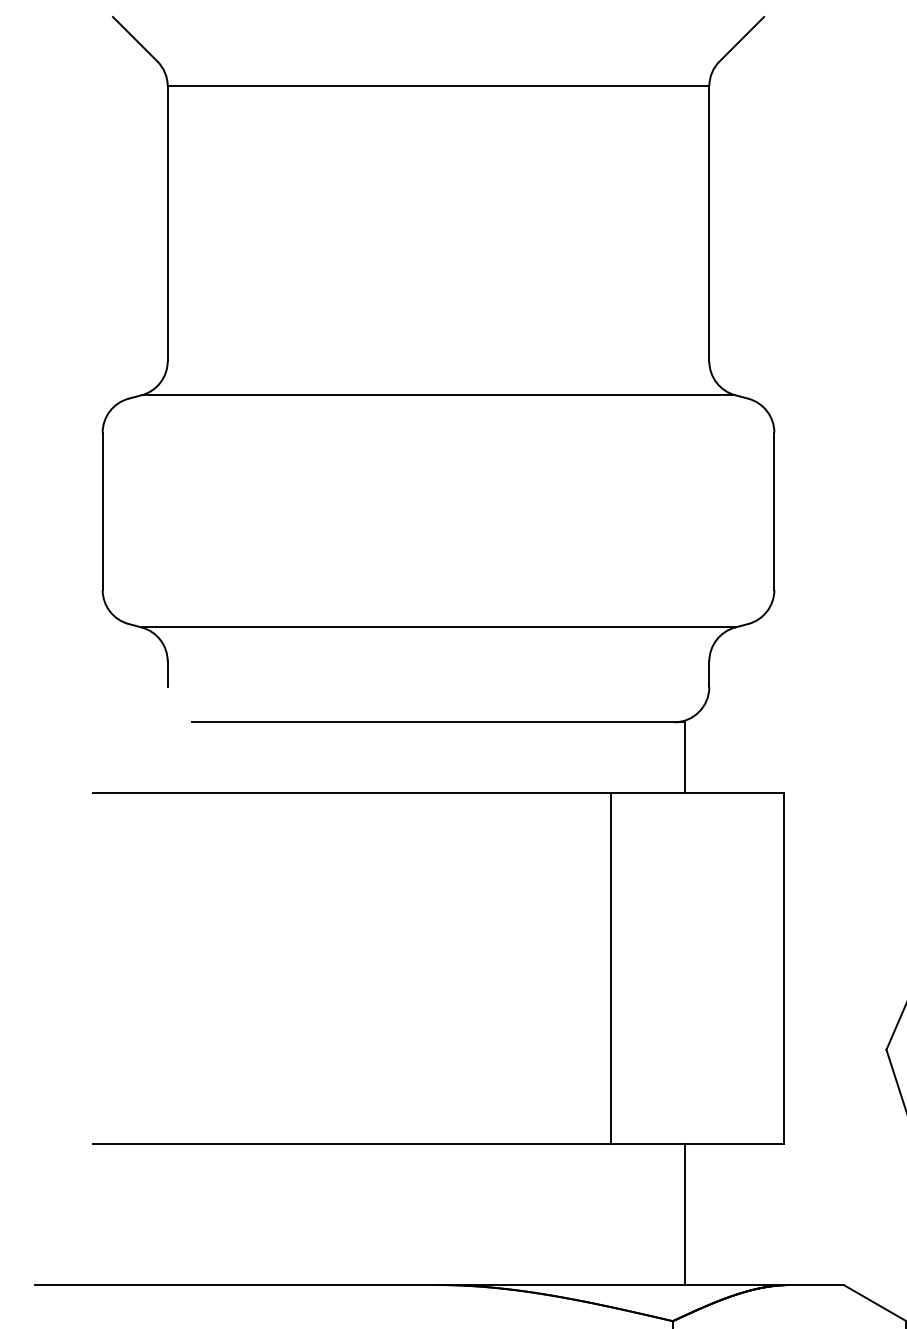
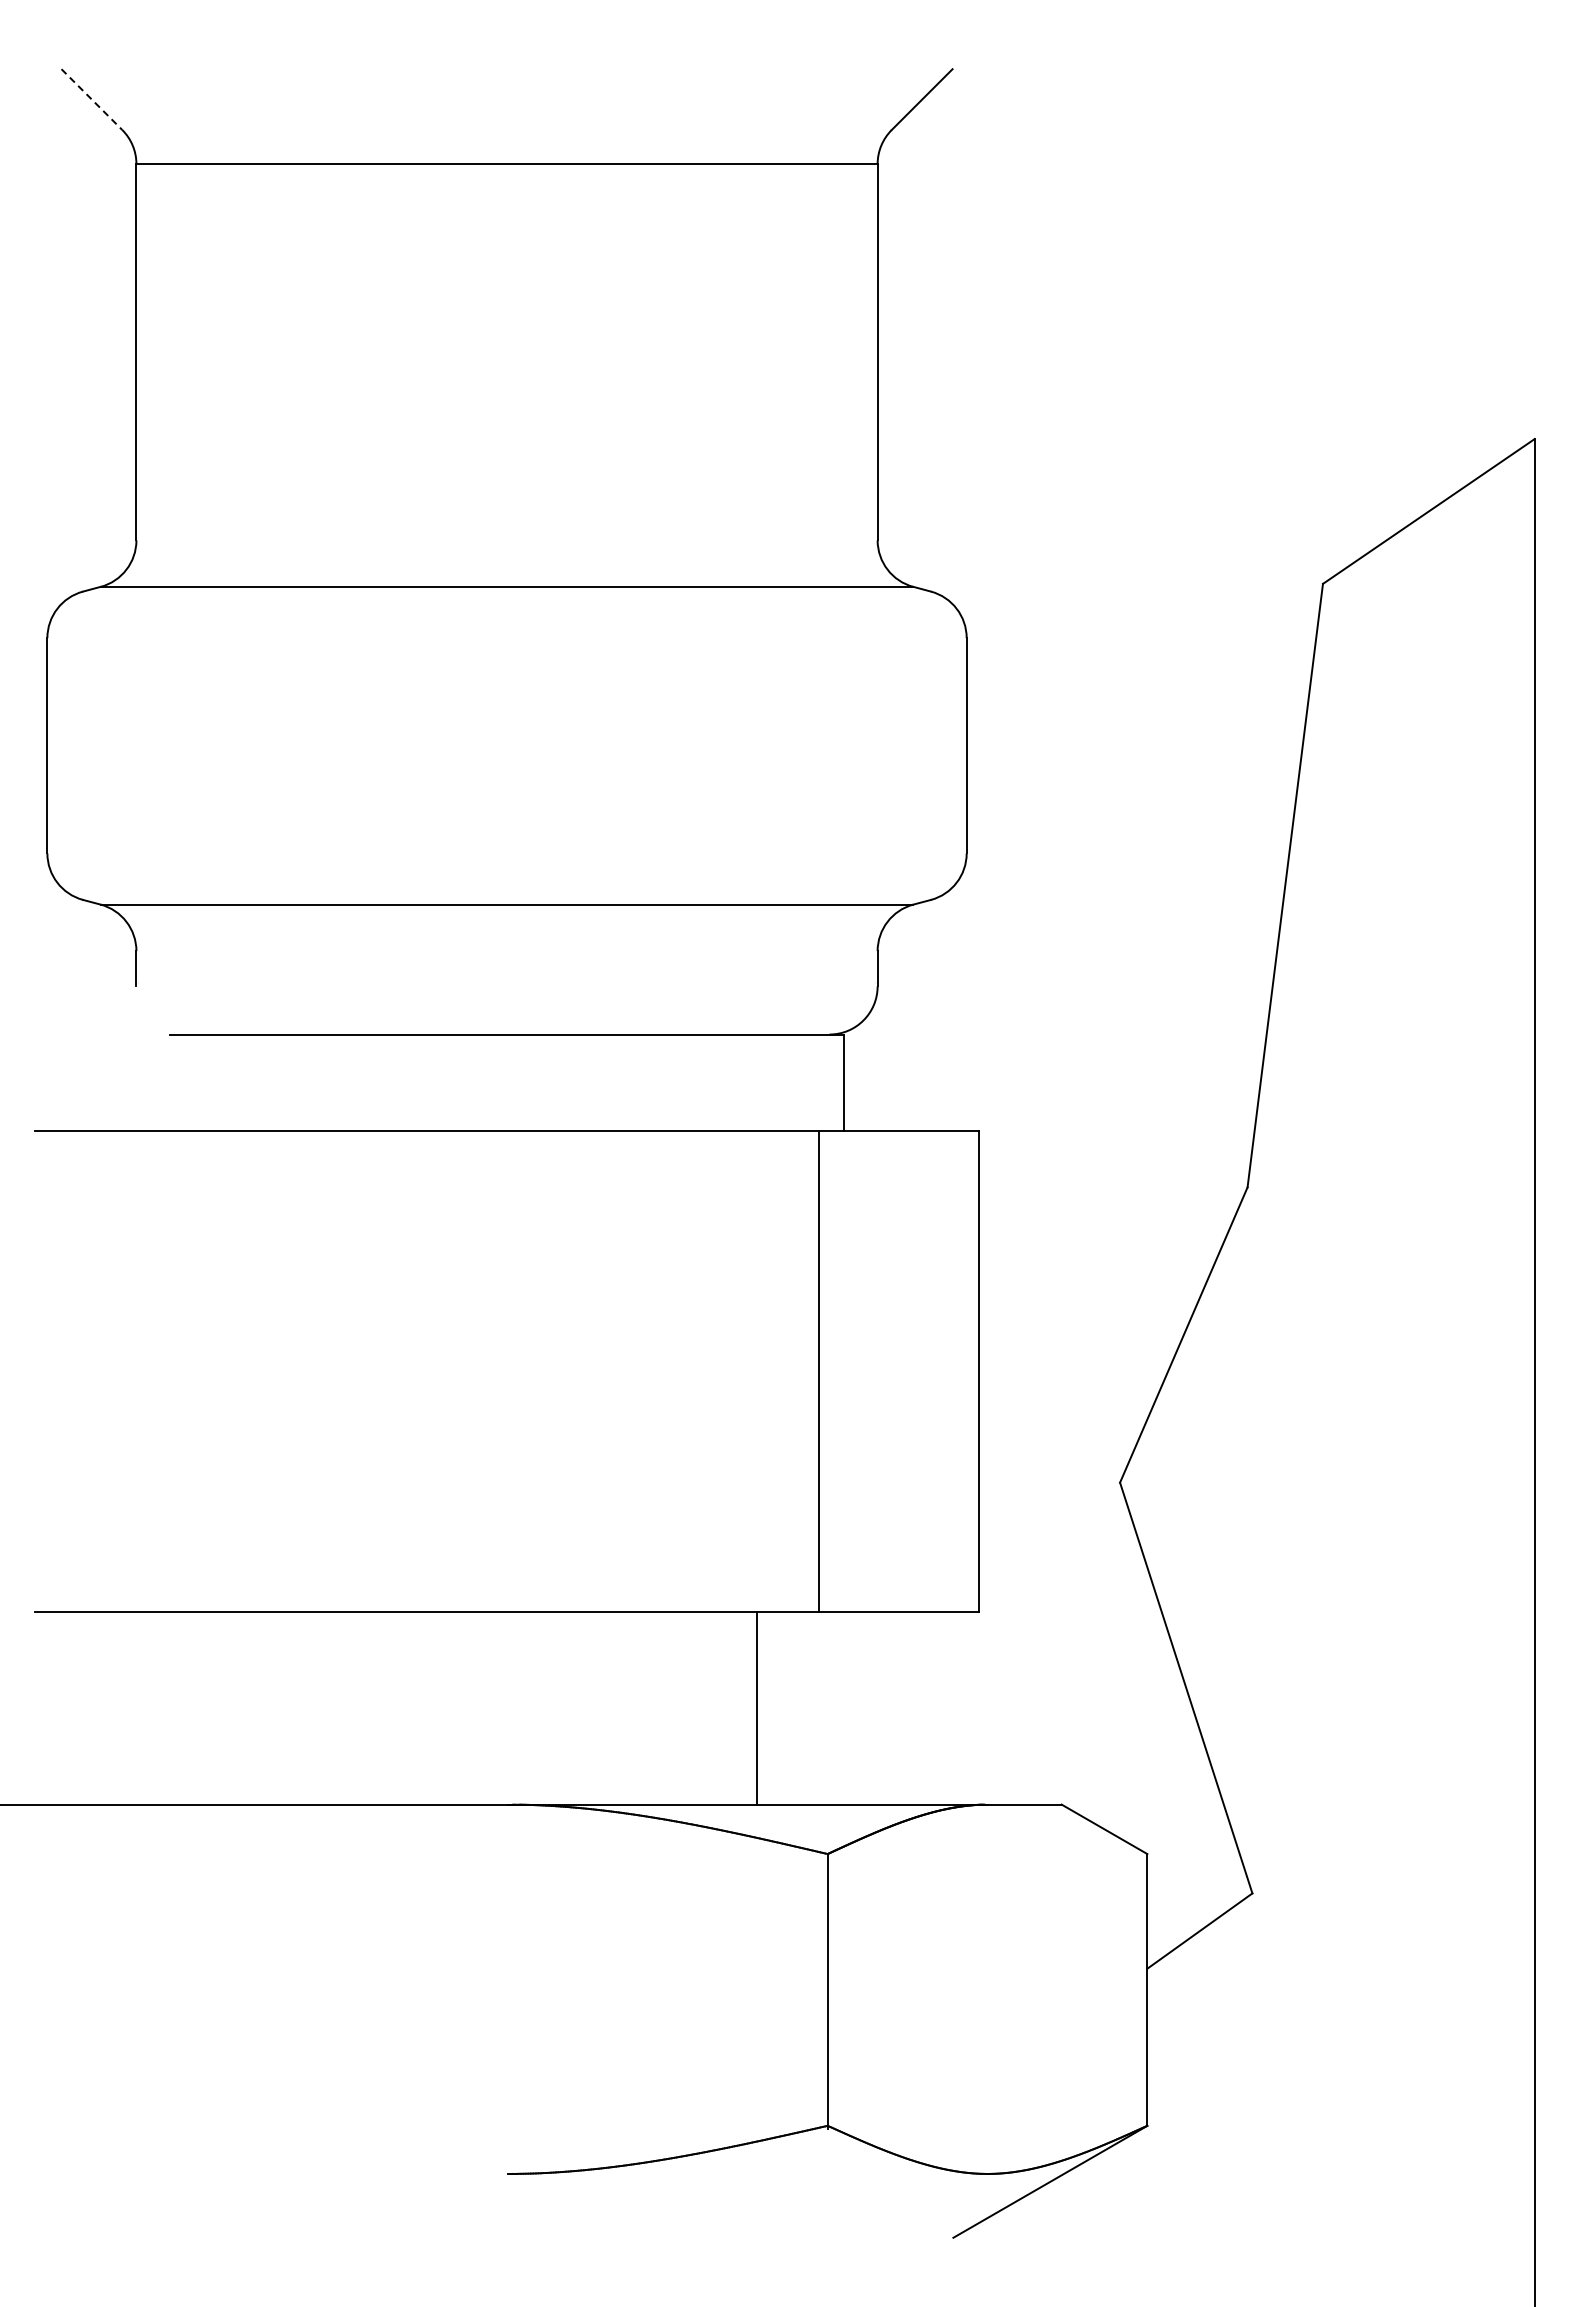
line: (135, 39) -> (92, 99), solid -> dashed
line: (611, 968) -> (819, 1371), moved
line: (684, 1214) -> (756, 1708), moved

